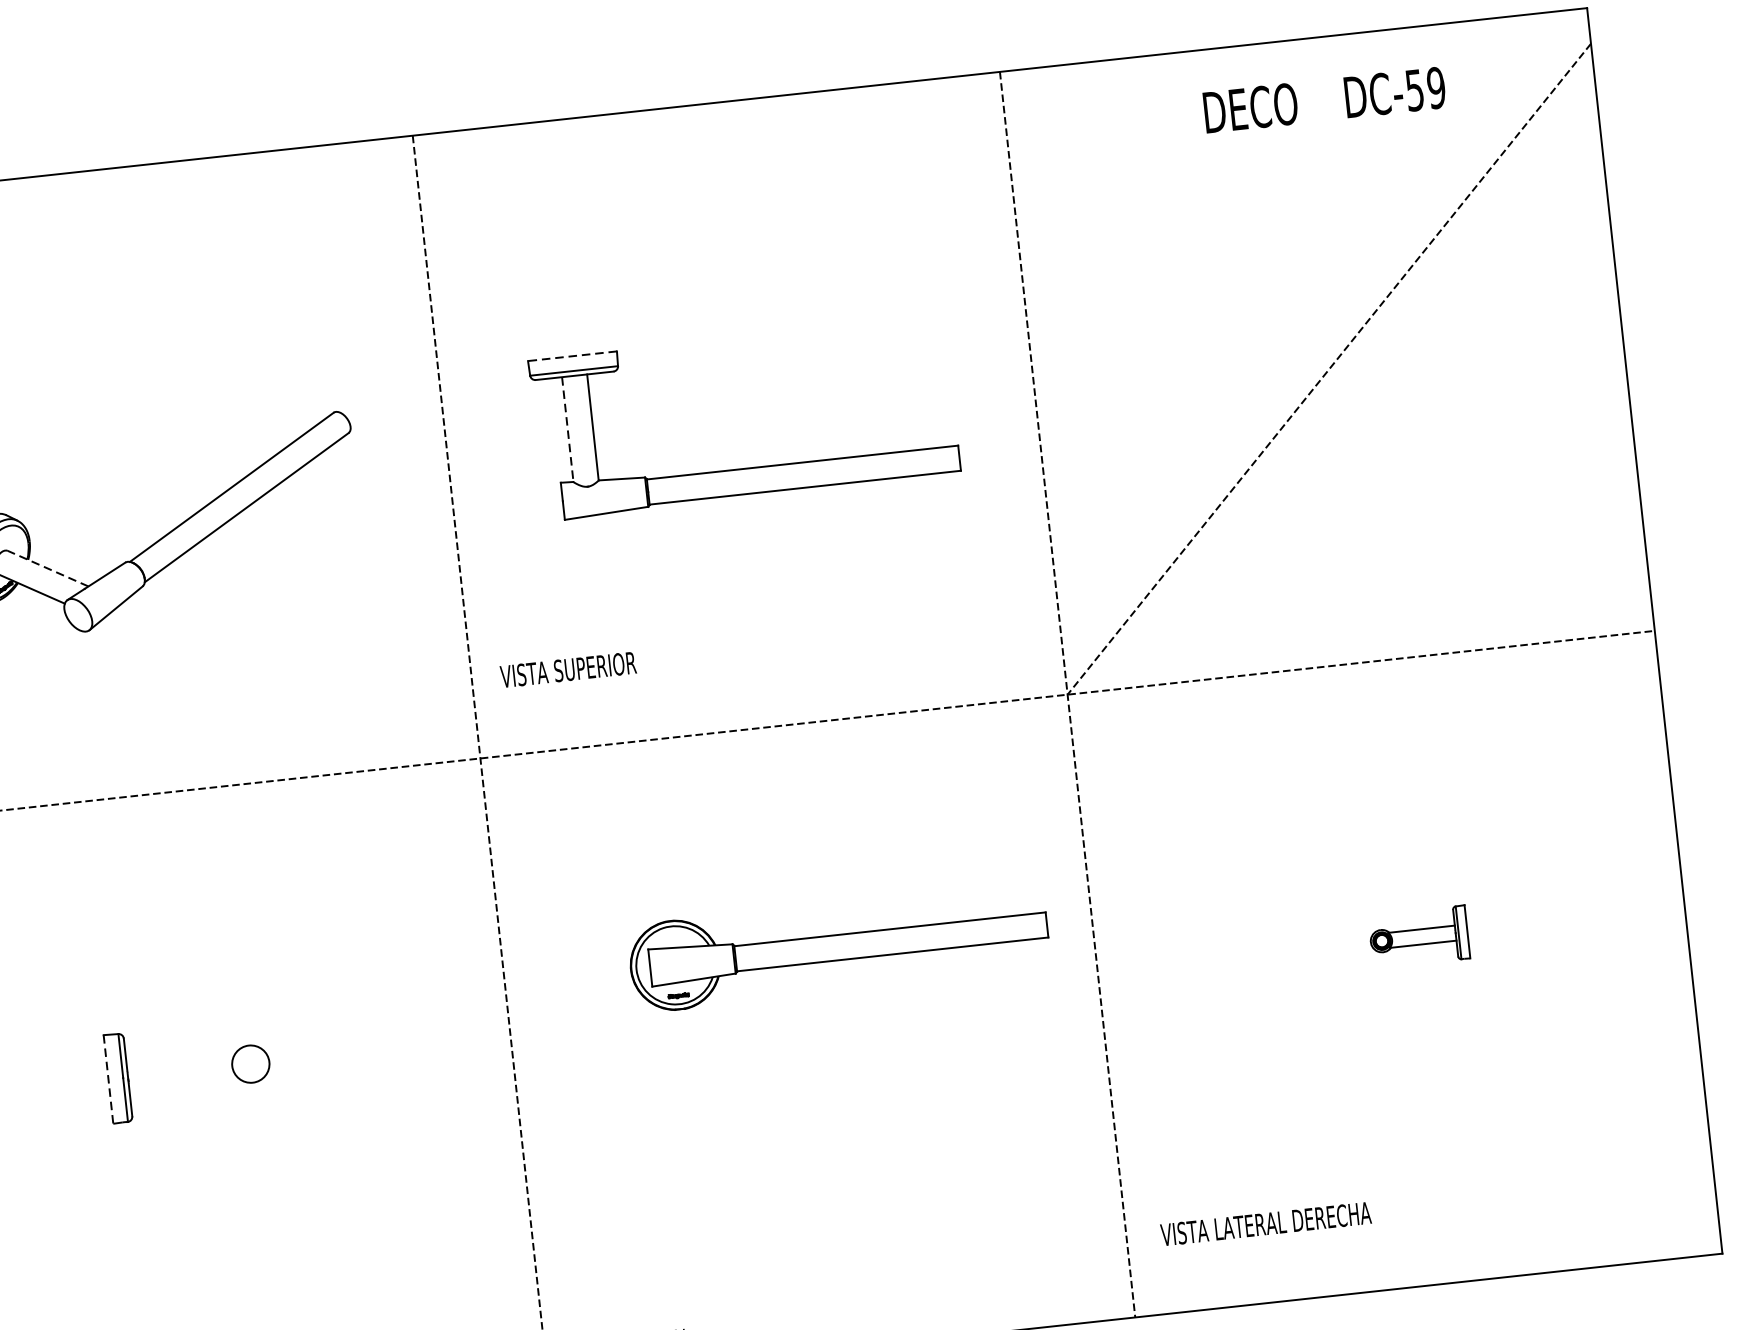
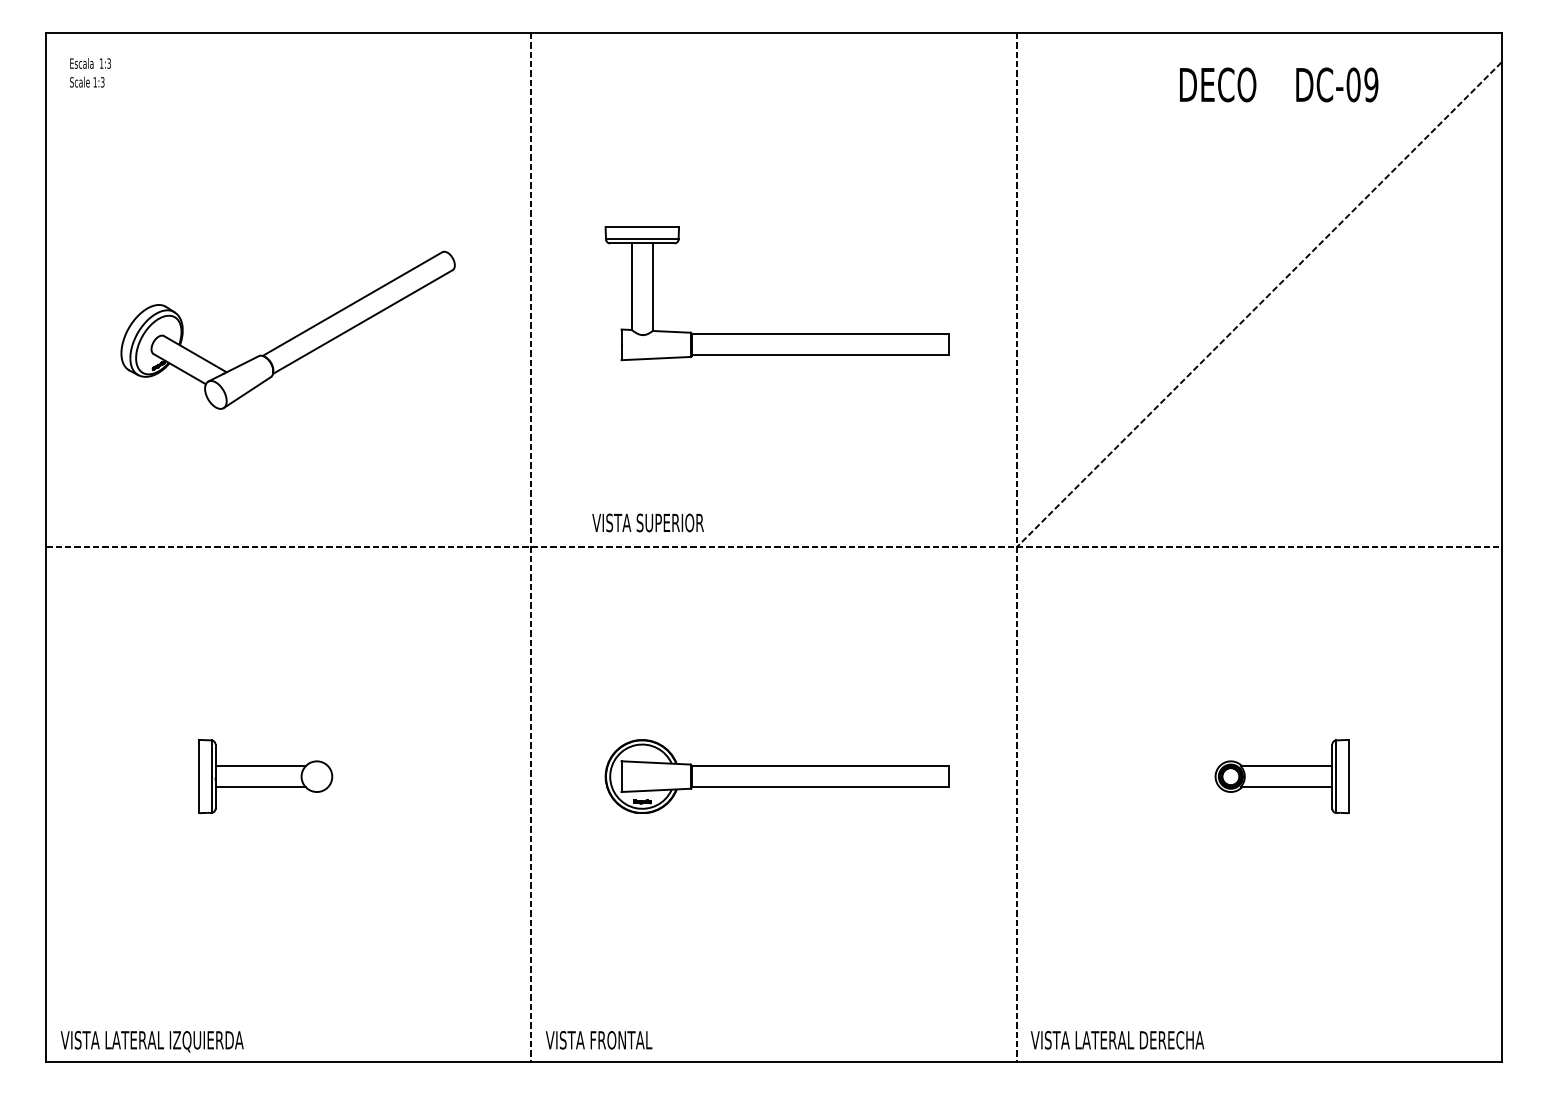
text: (1414, 89) -> (1353, 84), DC-59 -> DC-09
line: (572, 356) -> (642, 227), dashed -> solid
line: (567, 430) -> (631, 287), dashed -> solid
line: (46, 567) -> (194, 353), dashed -> solid
text: (567, 669) -> (647, 522), moved
part: (1418, 937) -> (1281, 776), size x1.67
part: (837, 947) -> (776, 776), moved
line: (181, 1059) -> (260, 766), added
line: (108, 1079) -> (199, 776), dashed -> solid
line: (183, 1084) -> (260, 787), added
text: (1265, 1224) -> (1117, 1040), moved

